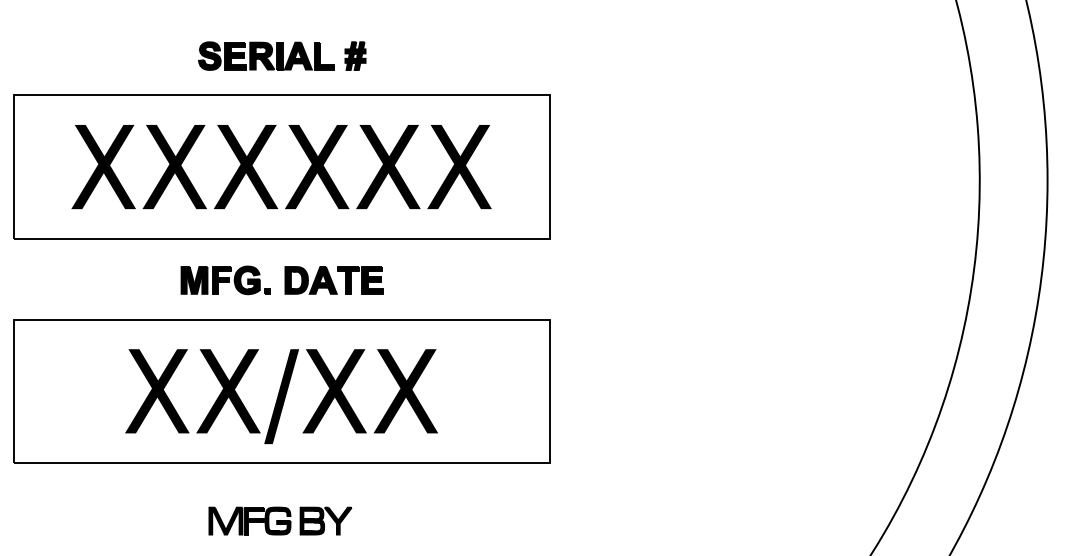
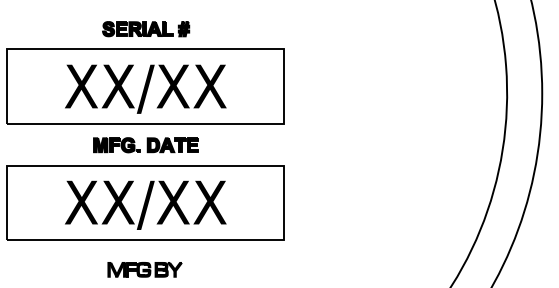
text: (281, 170) -> (145, 88), XXXXXX -> XX/XX

